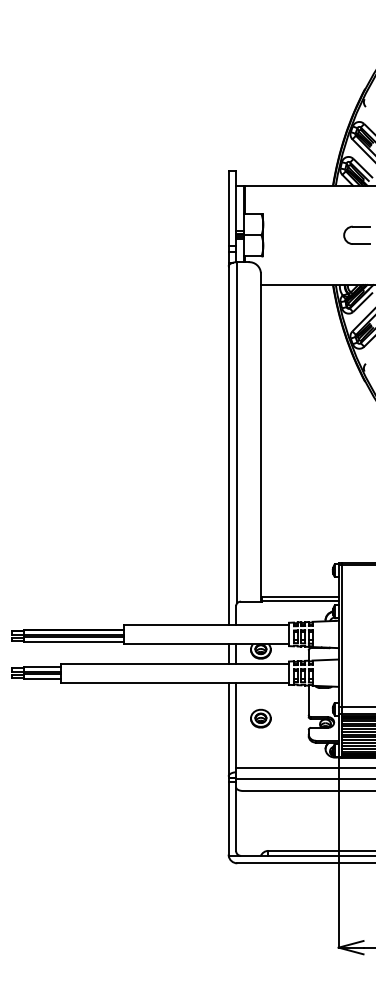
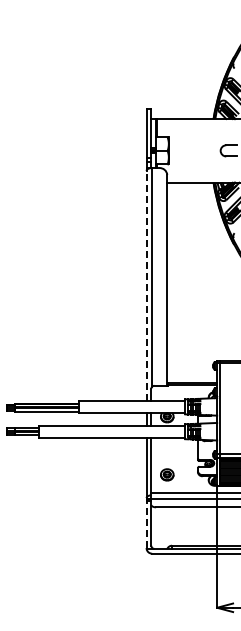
line: (228, 445) -> (146, 285), solid -> dashed
part: (261, 718) -> (167, 474), moved
line: (228, 817) -> (146, 524), solid -> dashed

